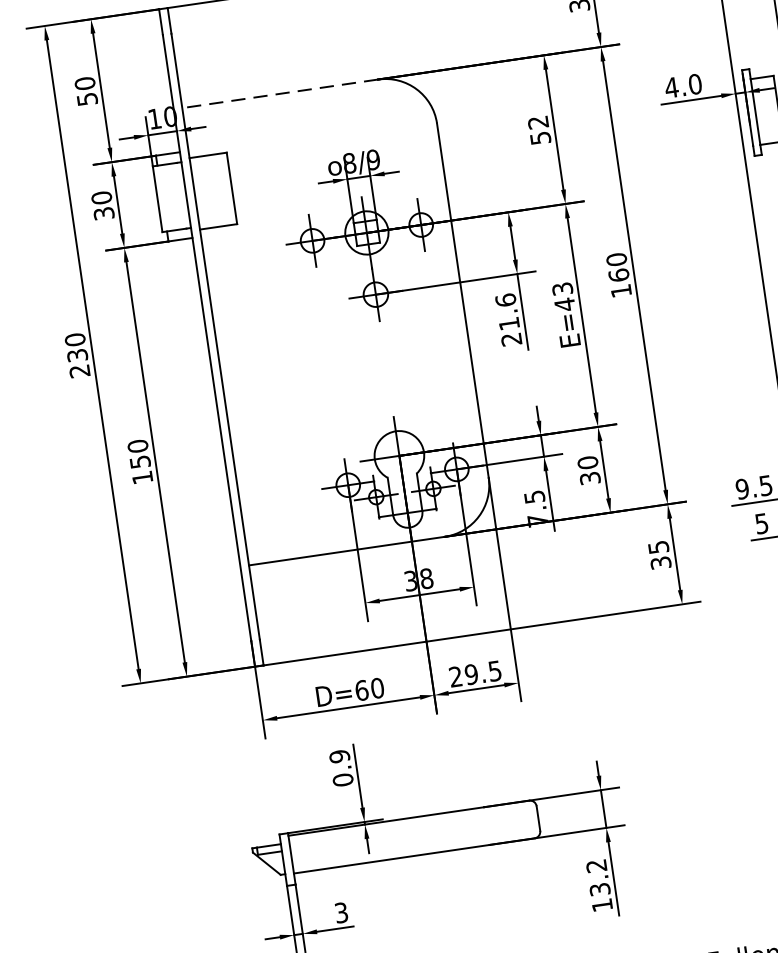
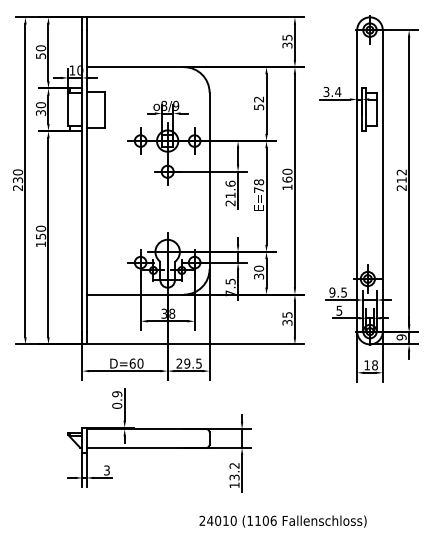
text: (683, 84) -> (332, 91), 4.0 -> 3.4
line: (280, 94) -> (135, 67), dashed -> solid
text: (564, 297) -> (259, 186), 43 -> 78

